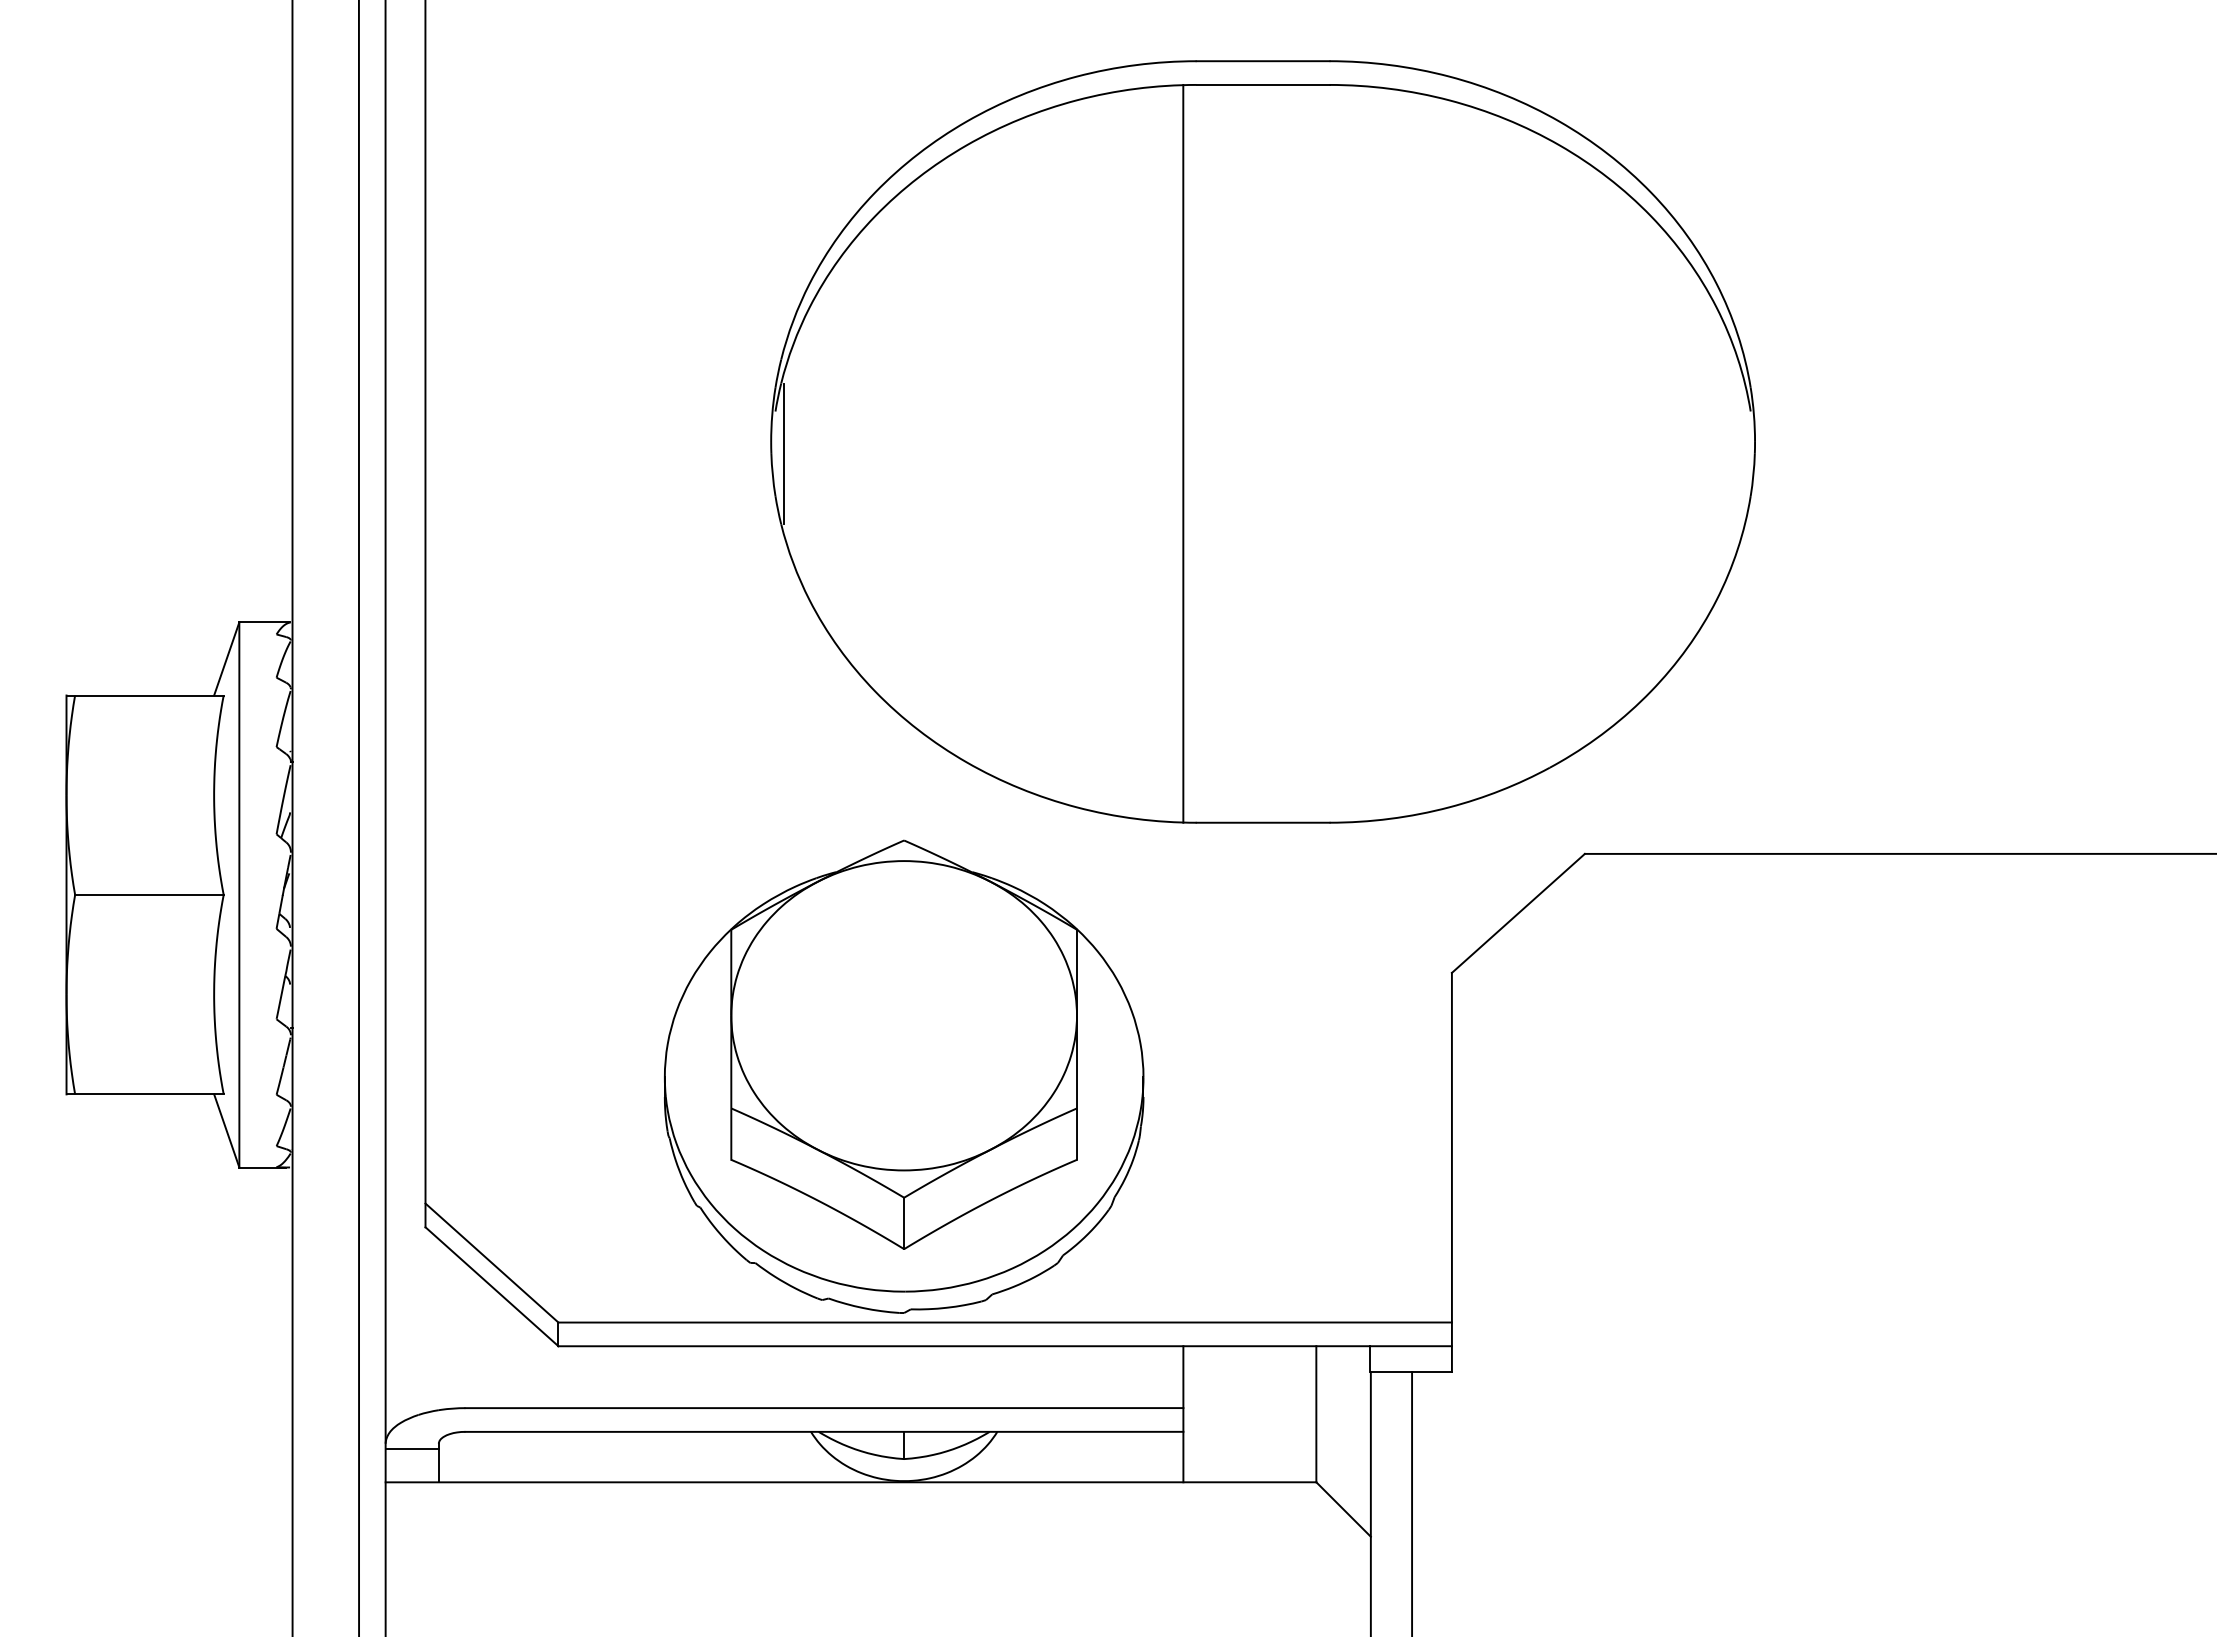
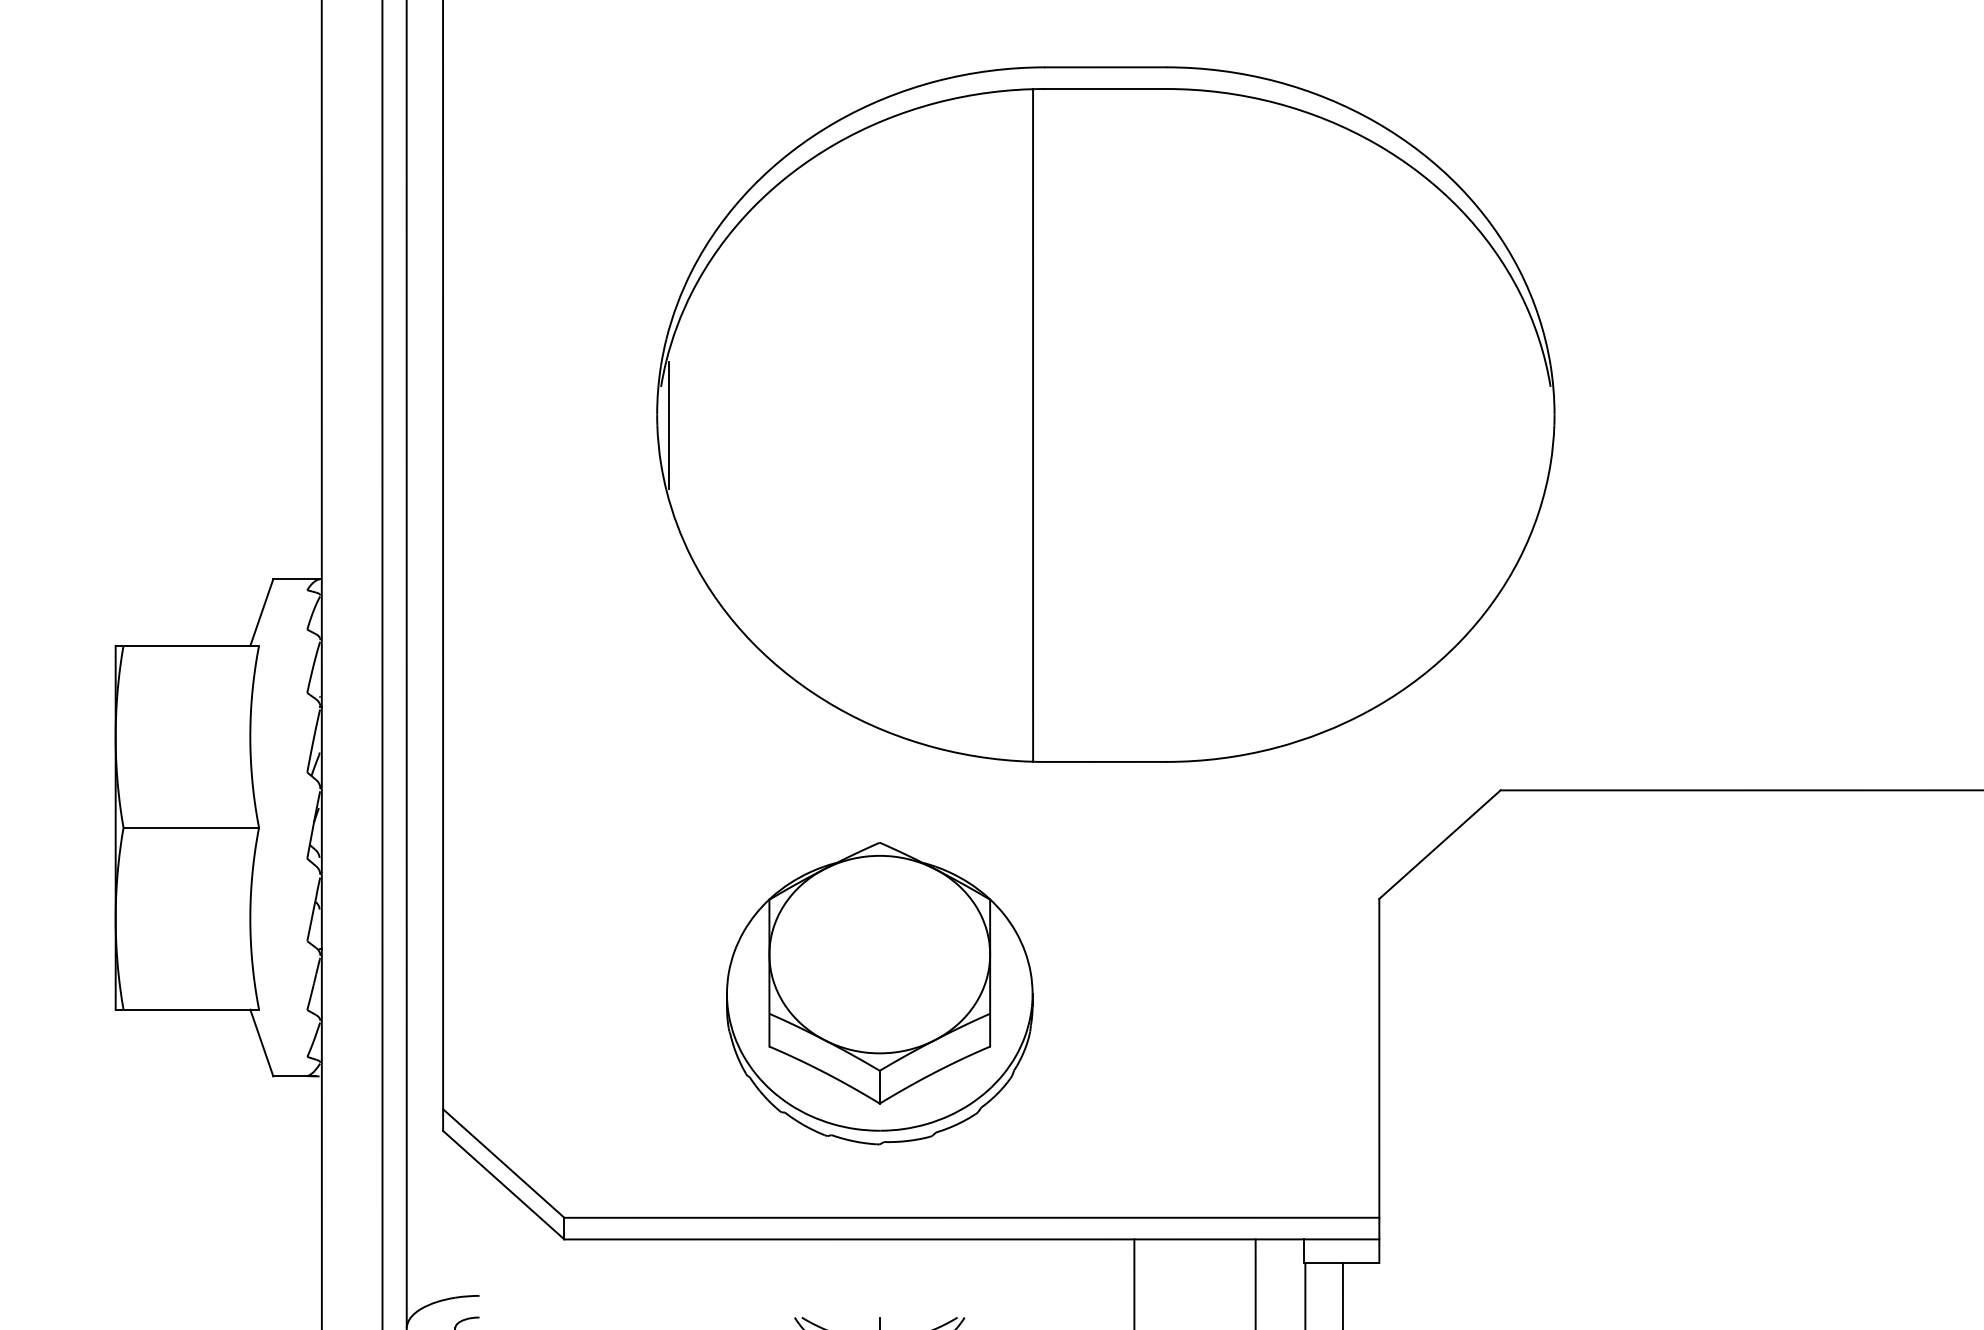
part: (1262, 441) -> (1105, 414), moved
line: (239, 894) -> (273, 827), removed
part: (904, 1076) -> (880, 993), size x0.7
line: (824, 1408) -> (807, 1296), removed
line: (824, 1431) -> (807, 1317), removed

